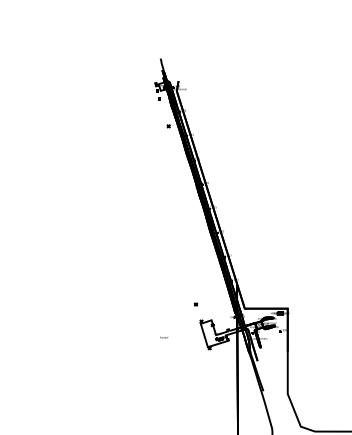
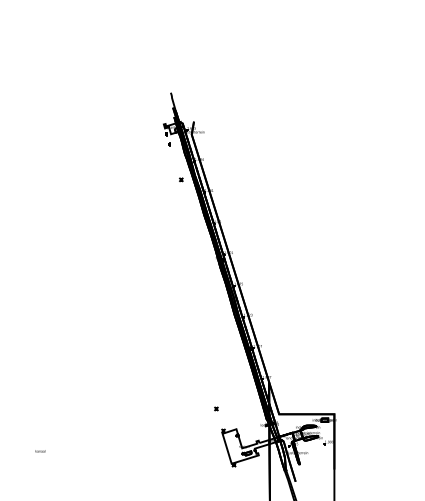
text: (164, 337) -> (40, 451), moved

